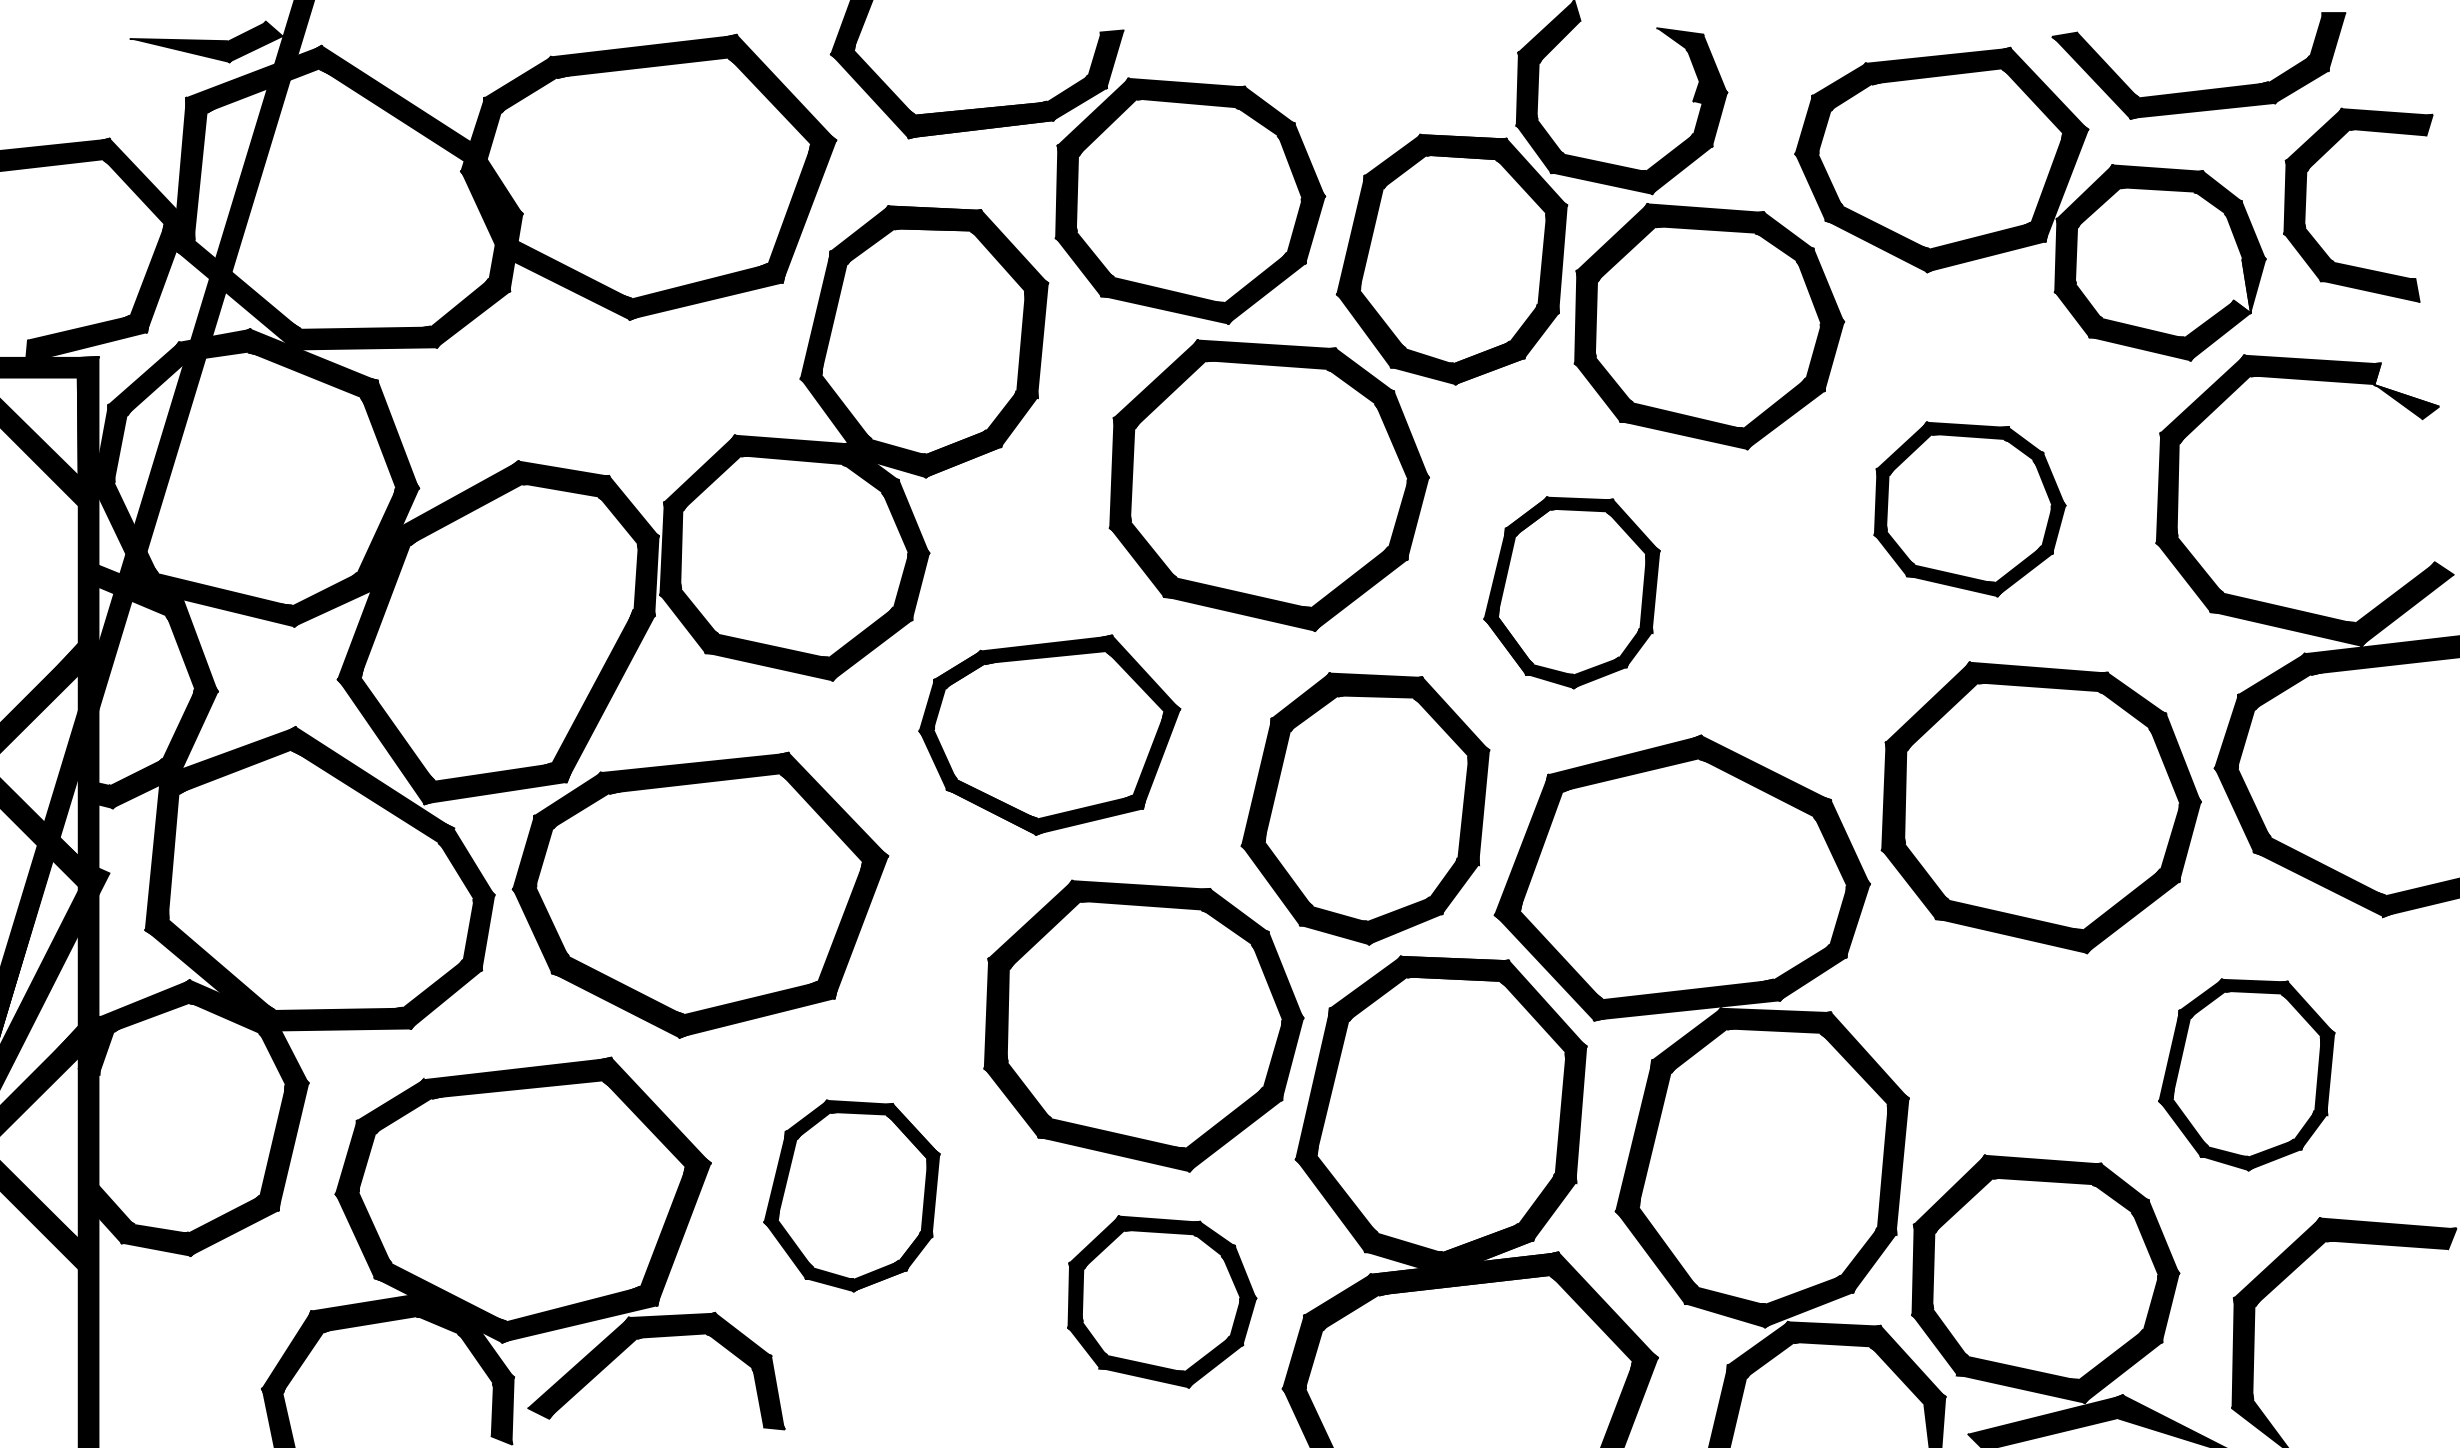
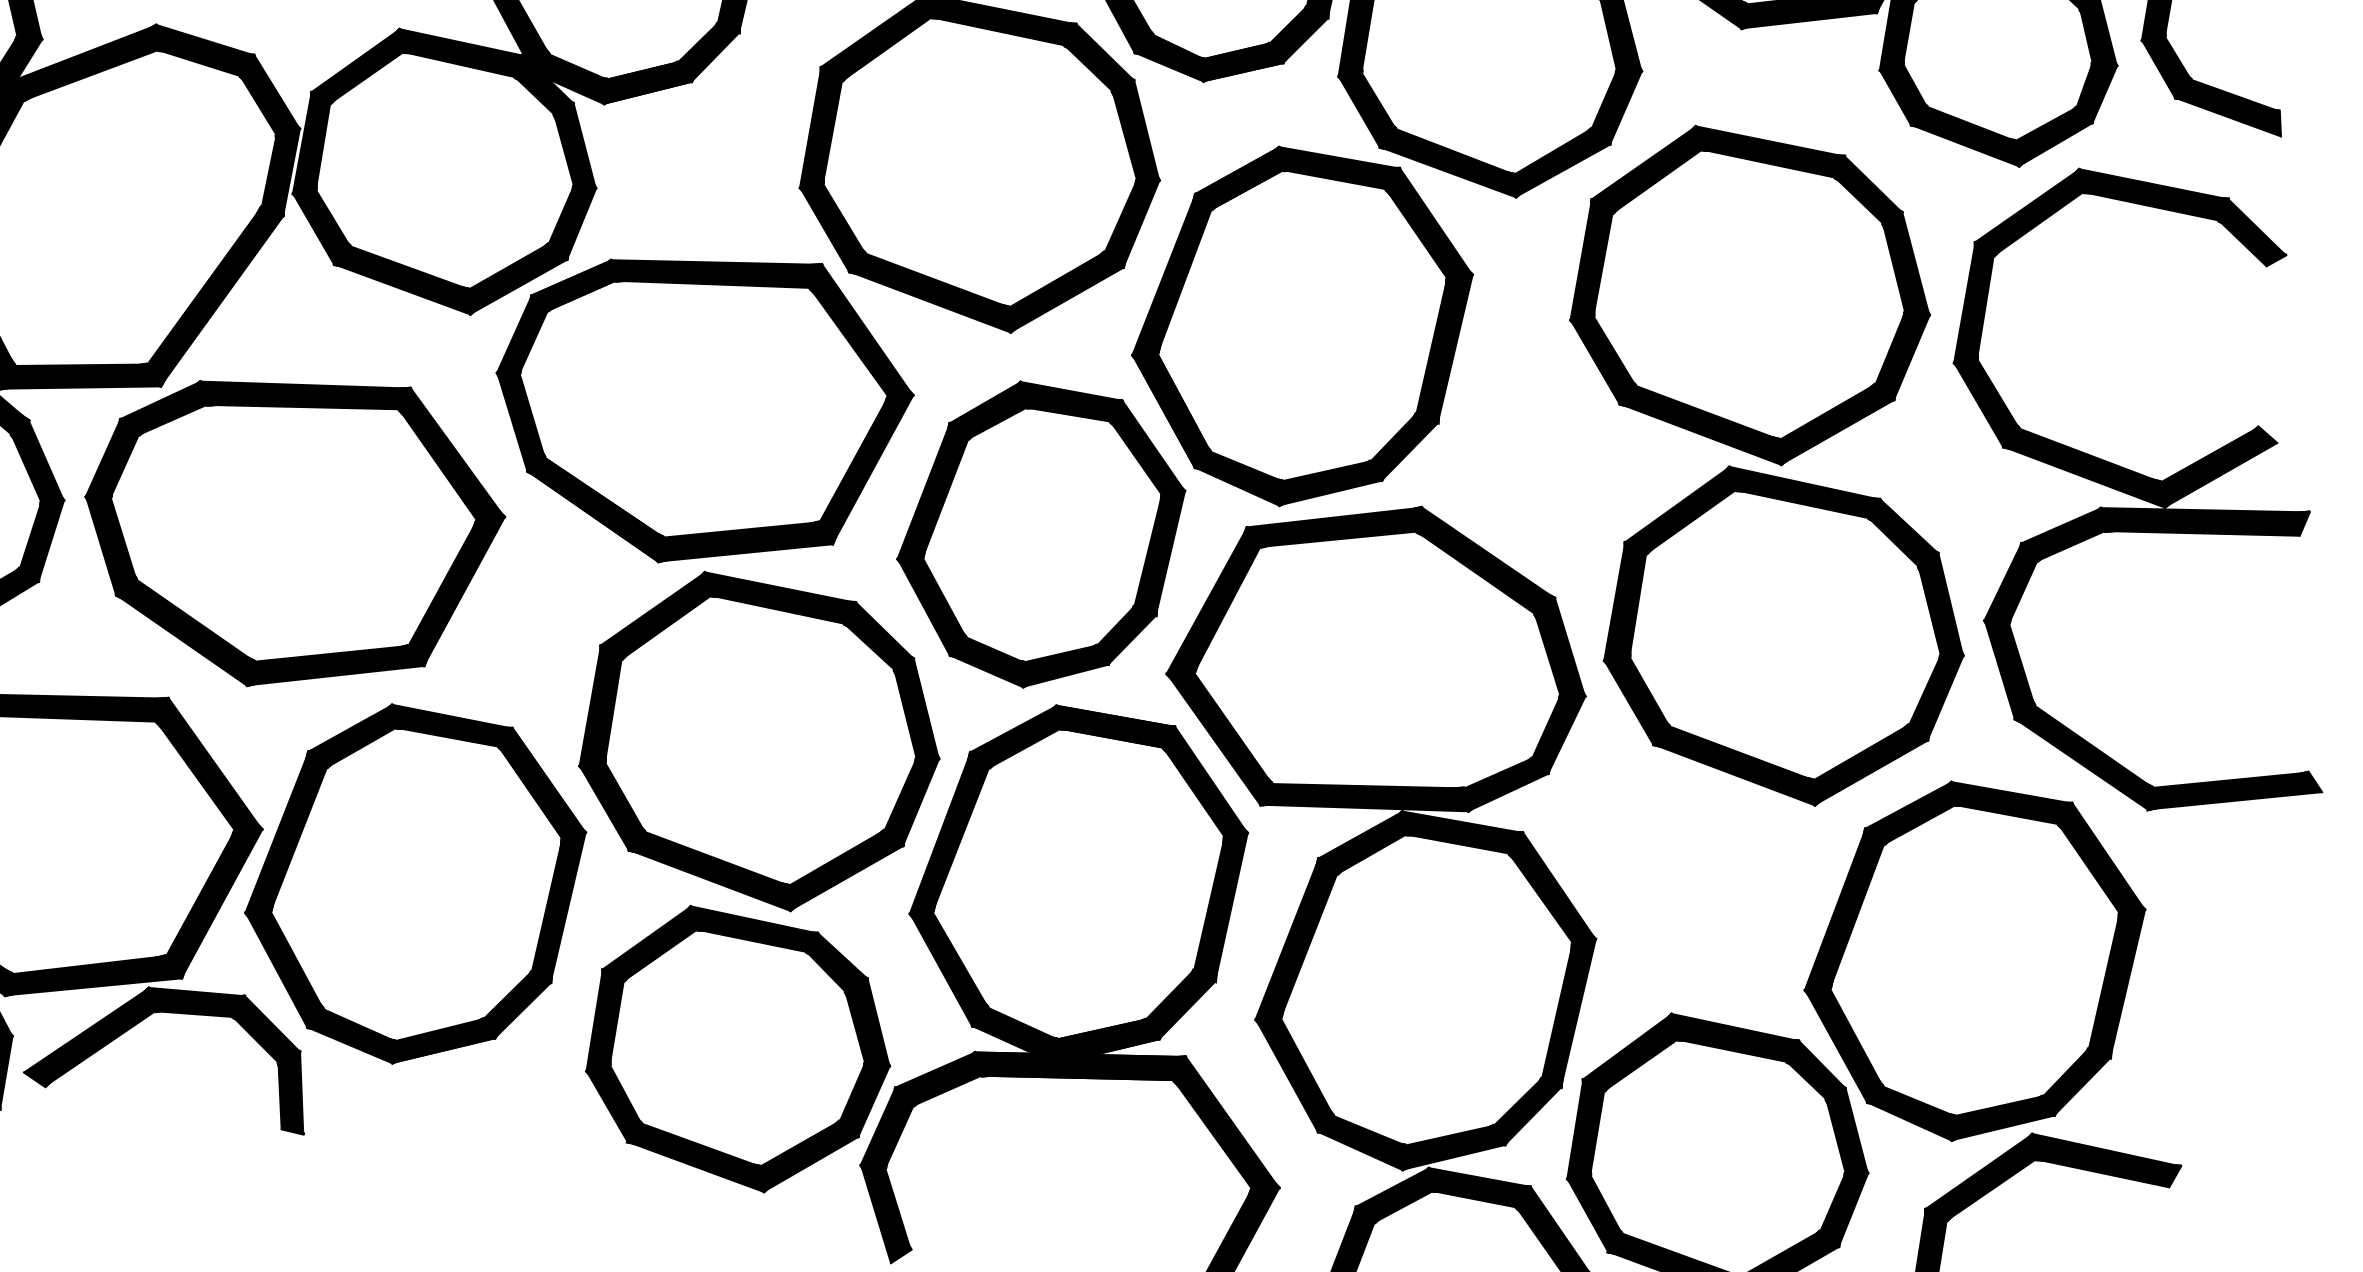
fill: (2242, 286) -> (2087, 92), added
fill: (2406, 384) -> (2254, 225), added
part: (1969, 509) -> (1752, 297), size x1.67
part: (1571, 592) -> (1300, 329), size x1.67
part: (1049, 734) -> (701, 406), size x1.43
part: (2246, 1074) -> (1972, 963), size x1.67
part: (851, 1195) -> (413, 886), size x1.67
part: (1161, 1301) -> (739, 1050), size x1.43

